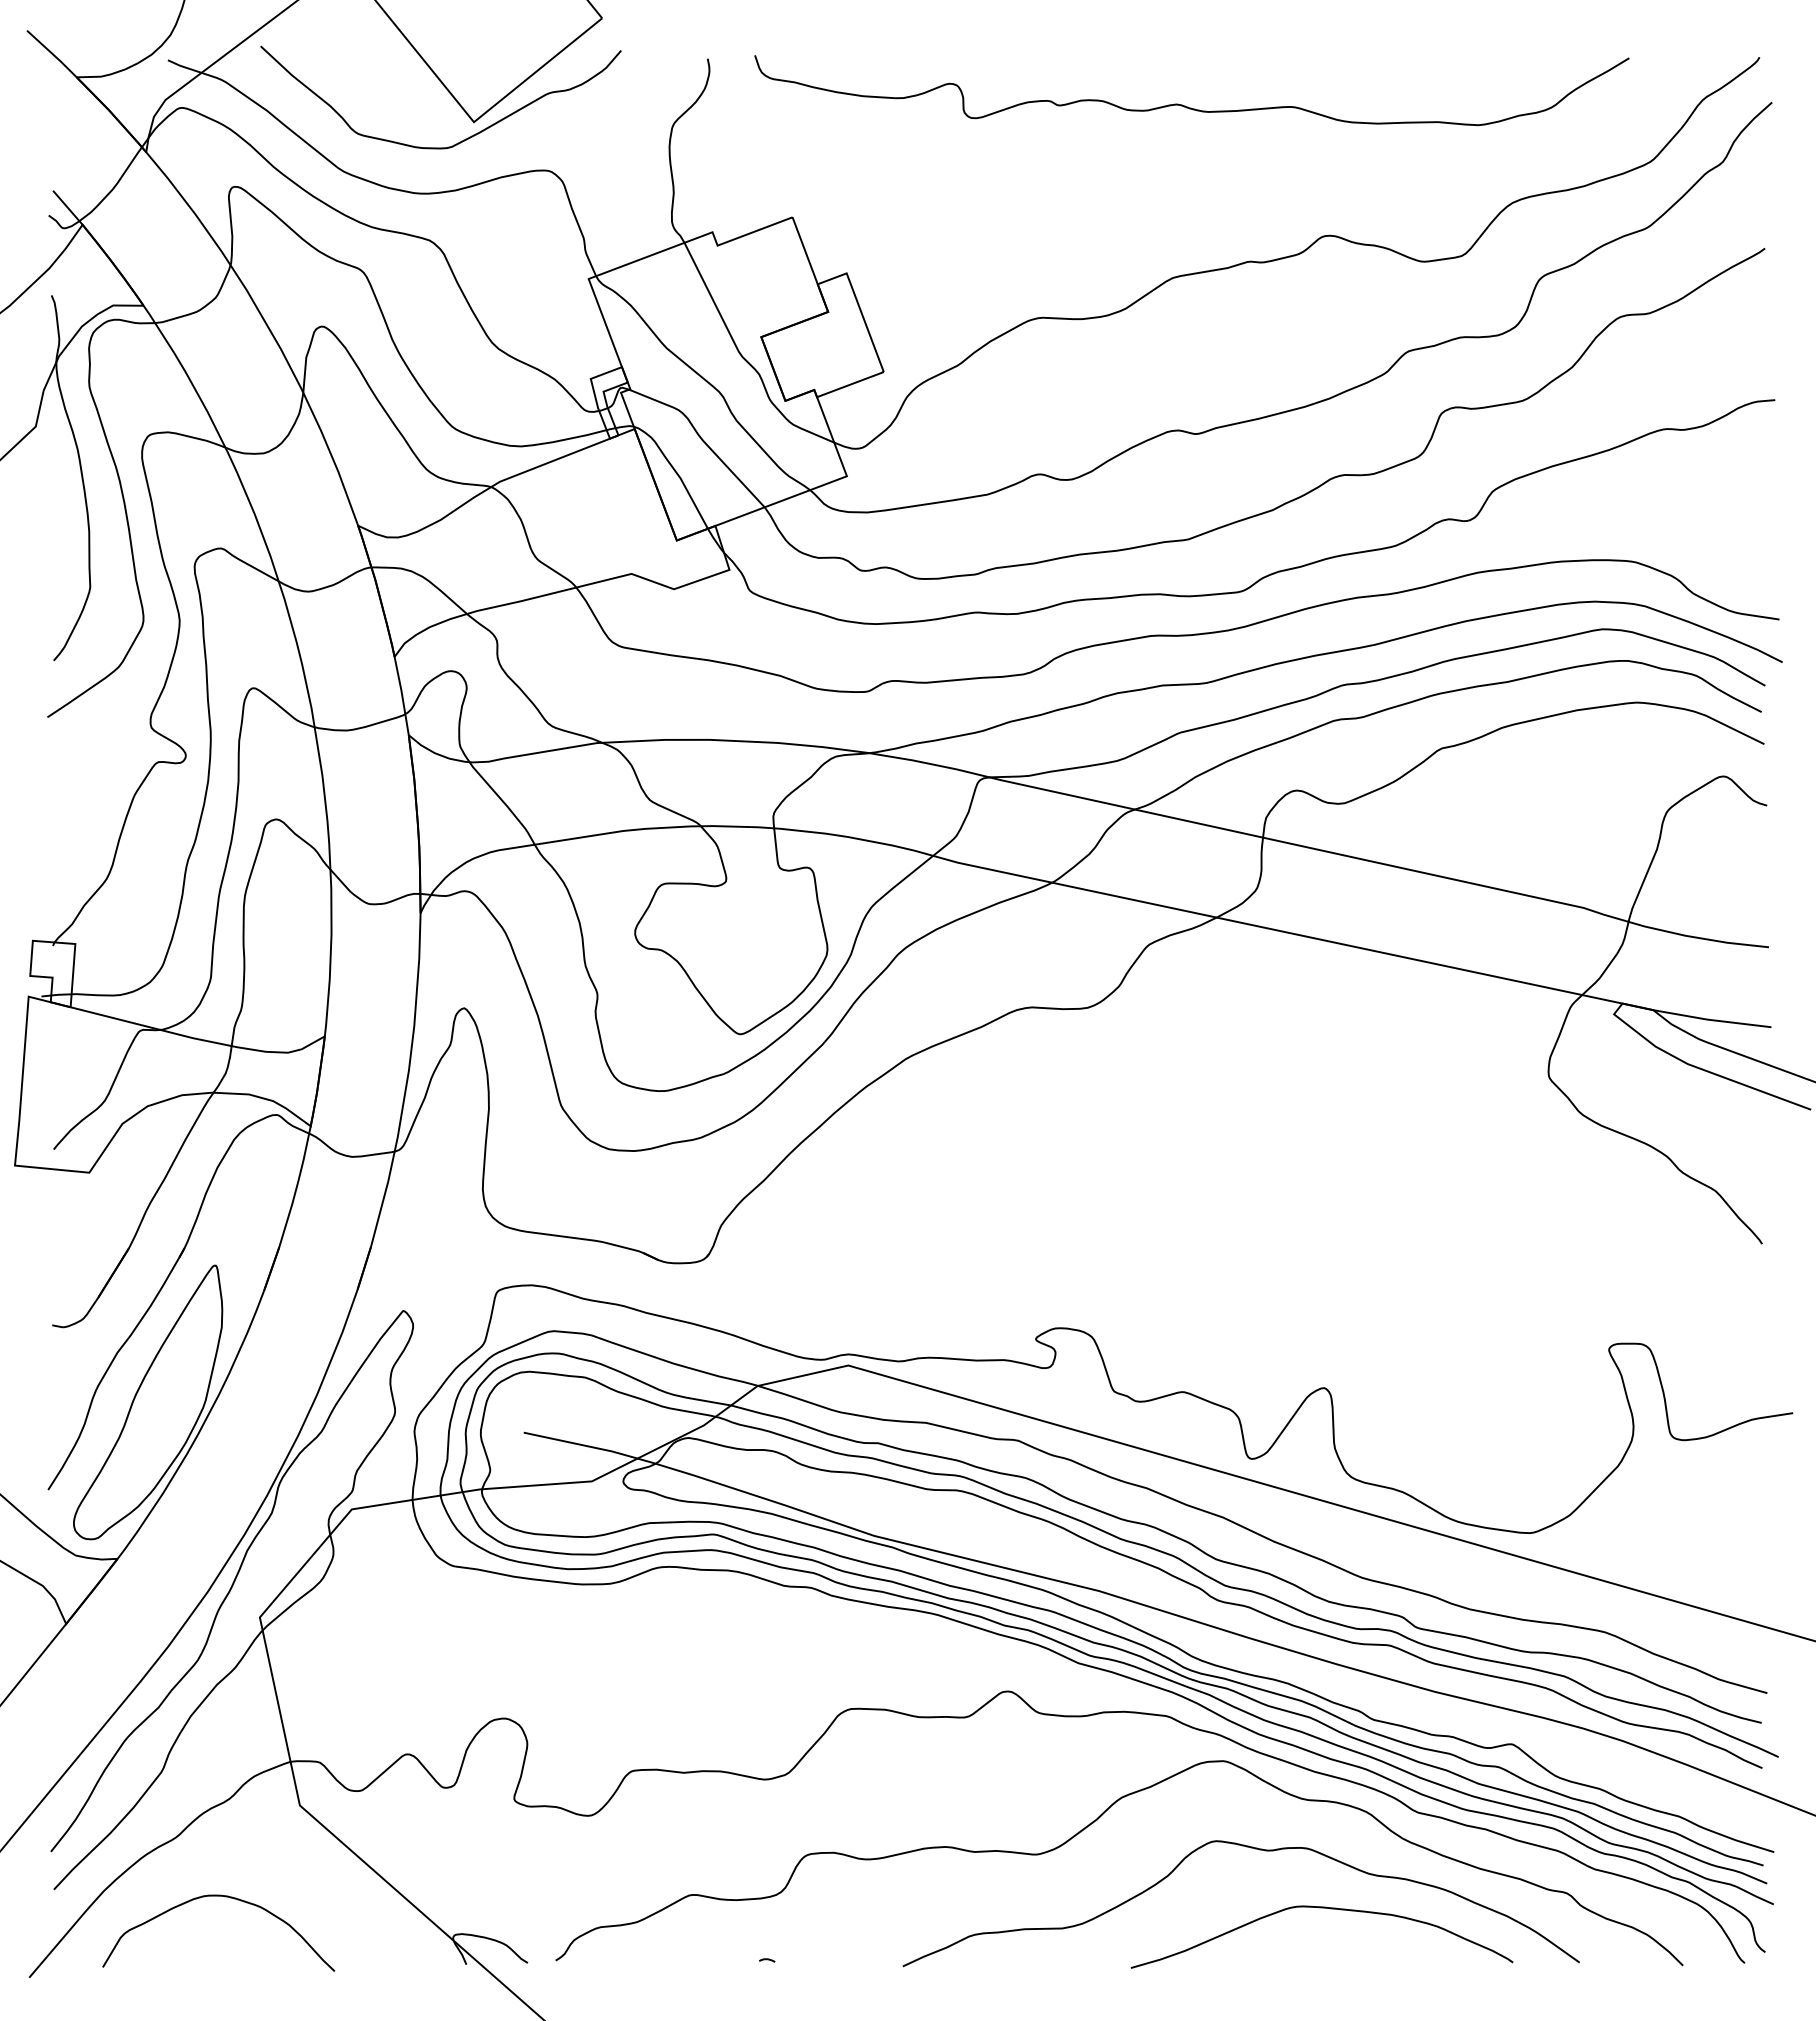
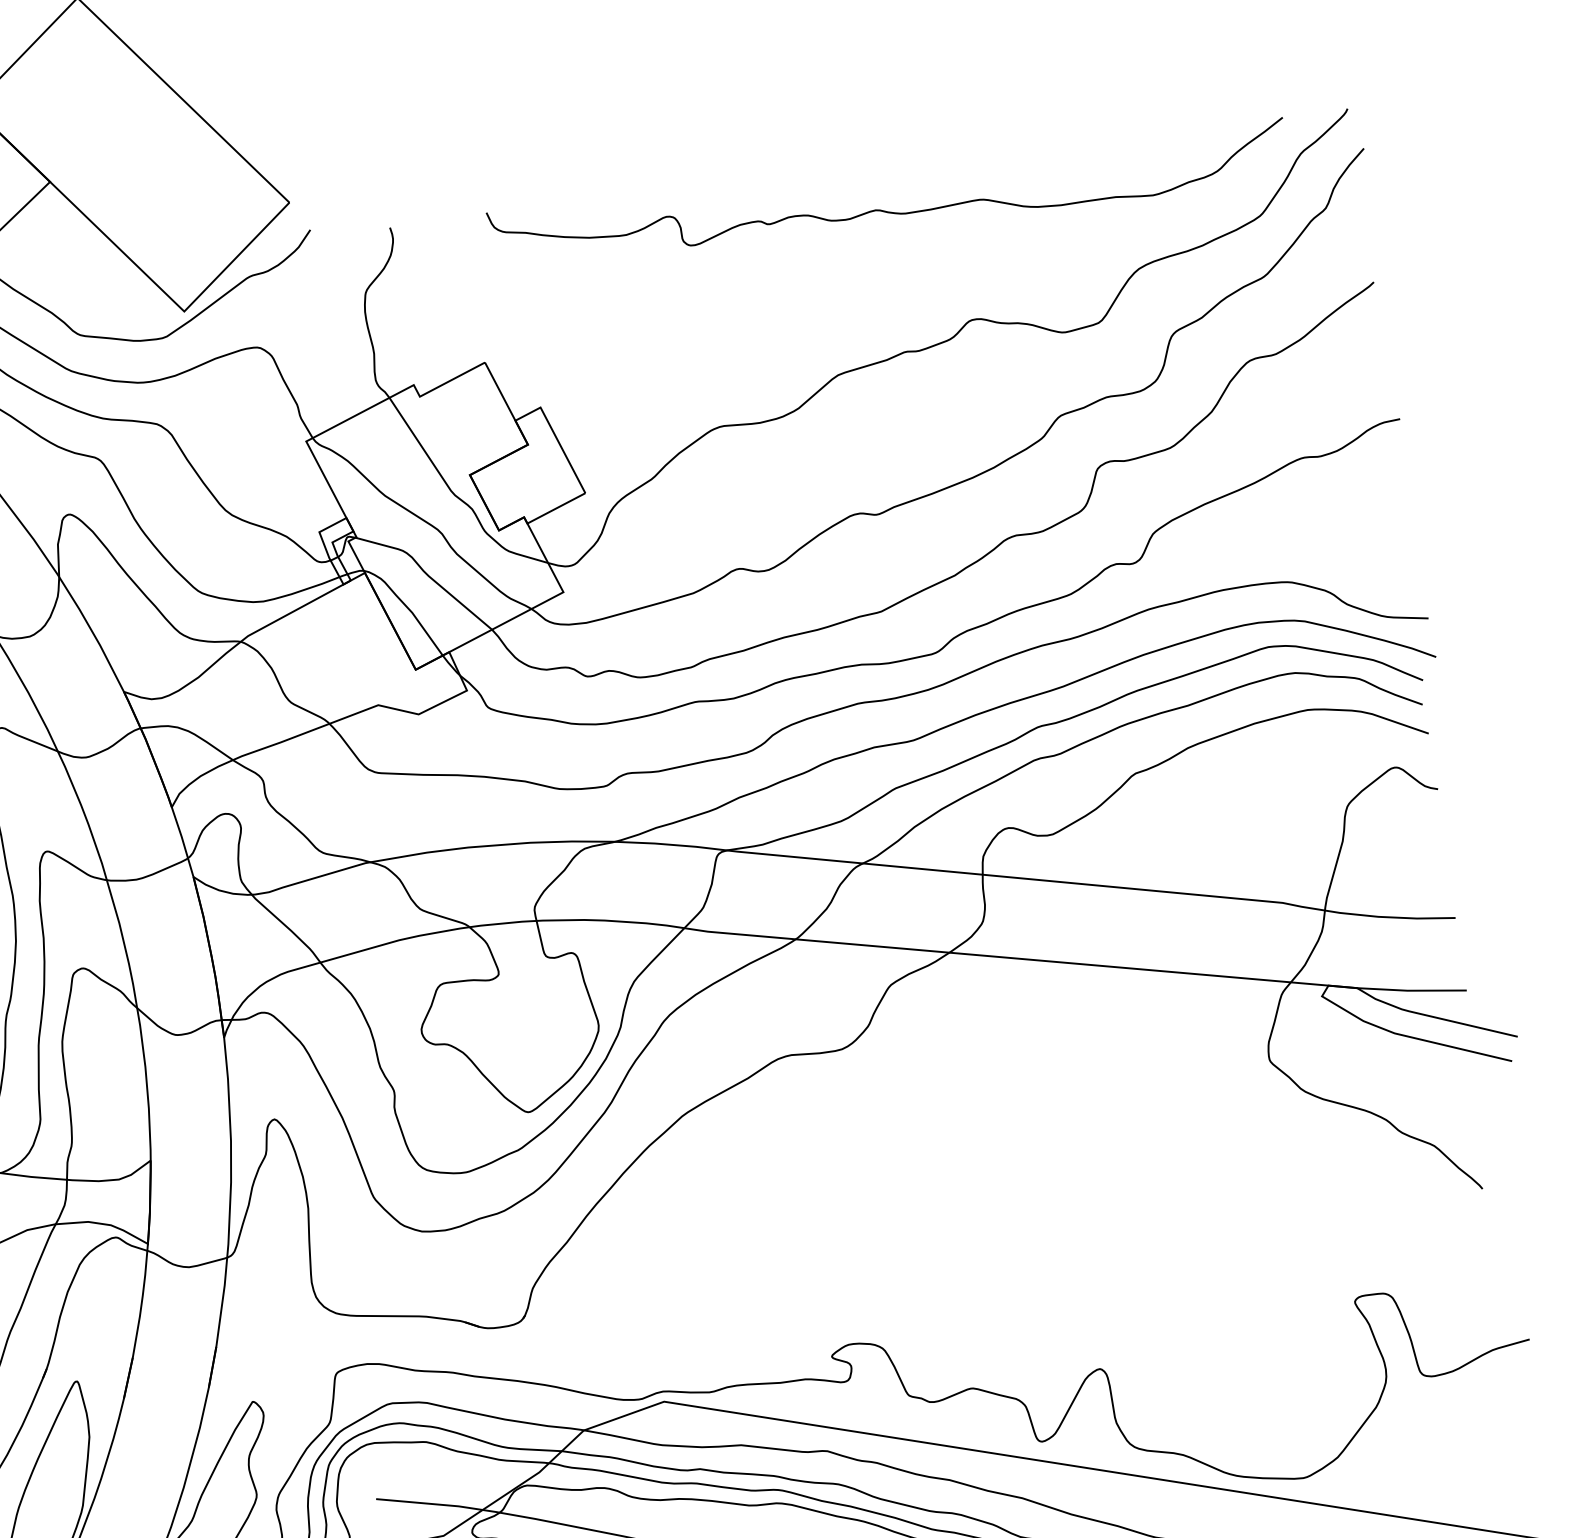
curve: (1185, 105) -> (883, 210), moved

